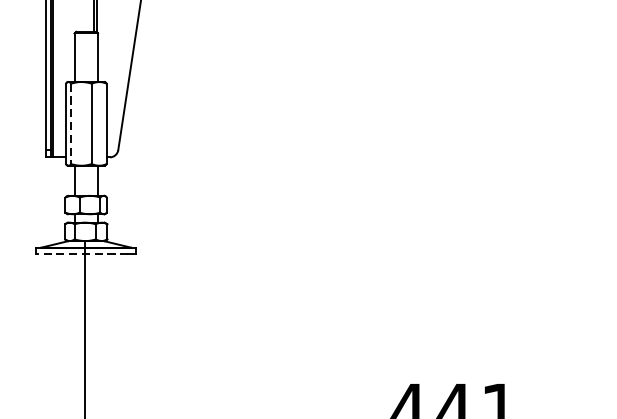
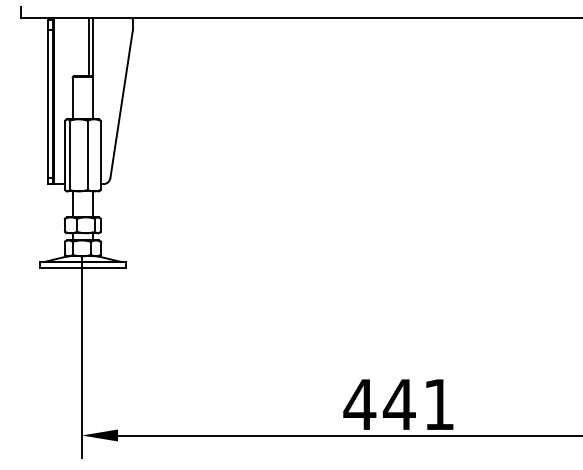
line: (70, 124) -> (69, 155), dashed -> solid
line: (82, 254) -> (79, 267), dashed -> solid

